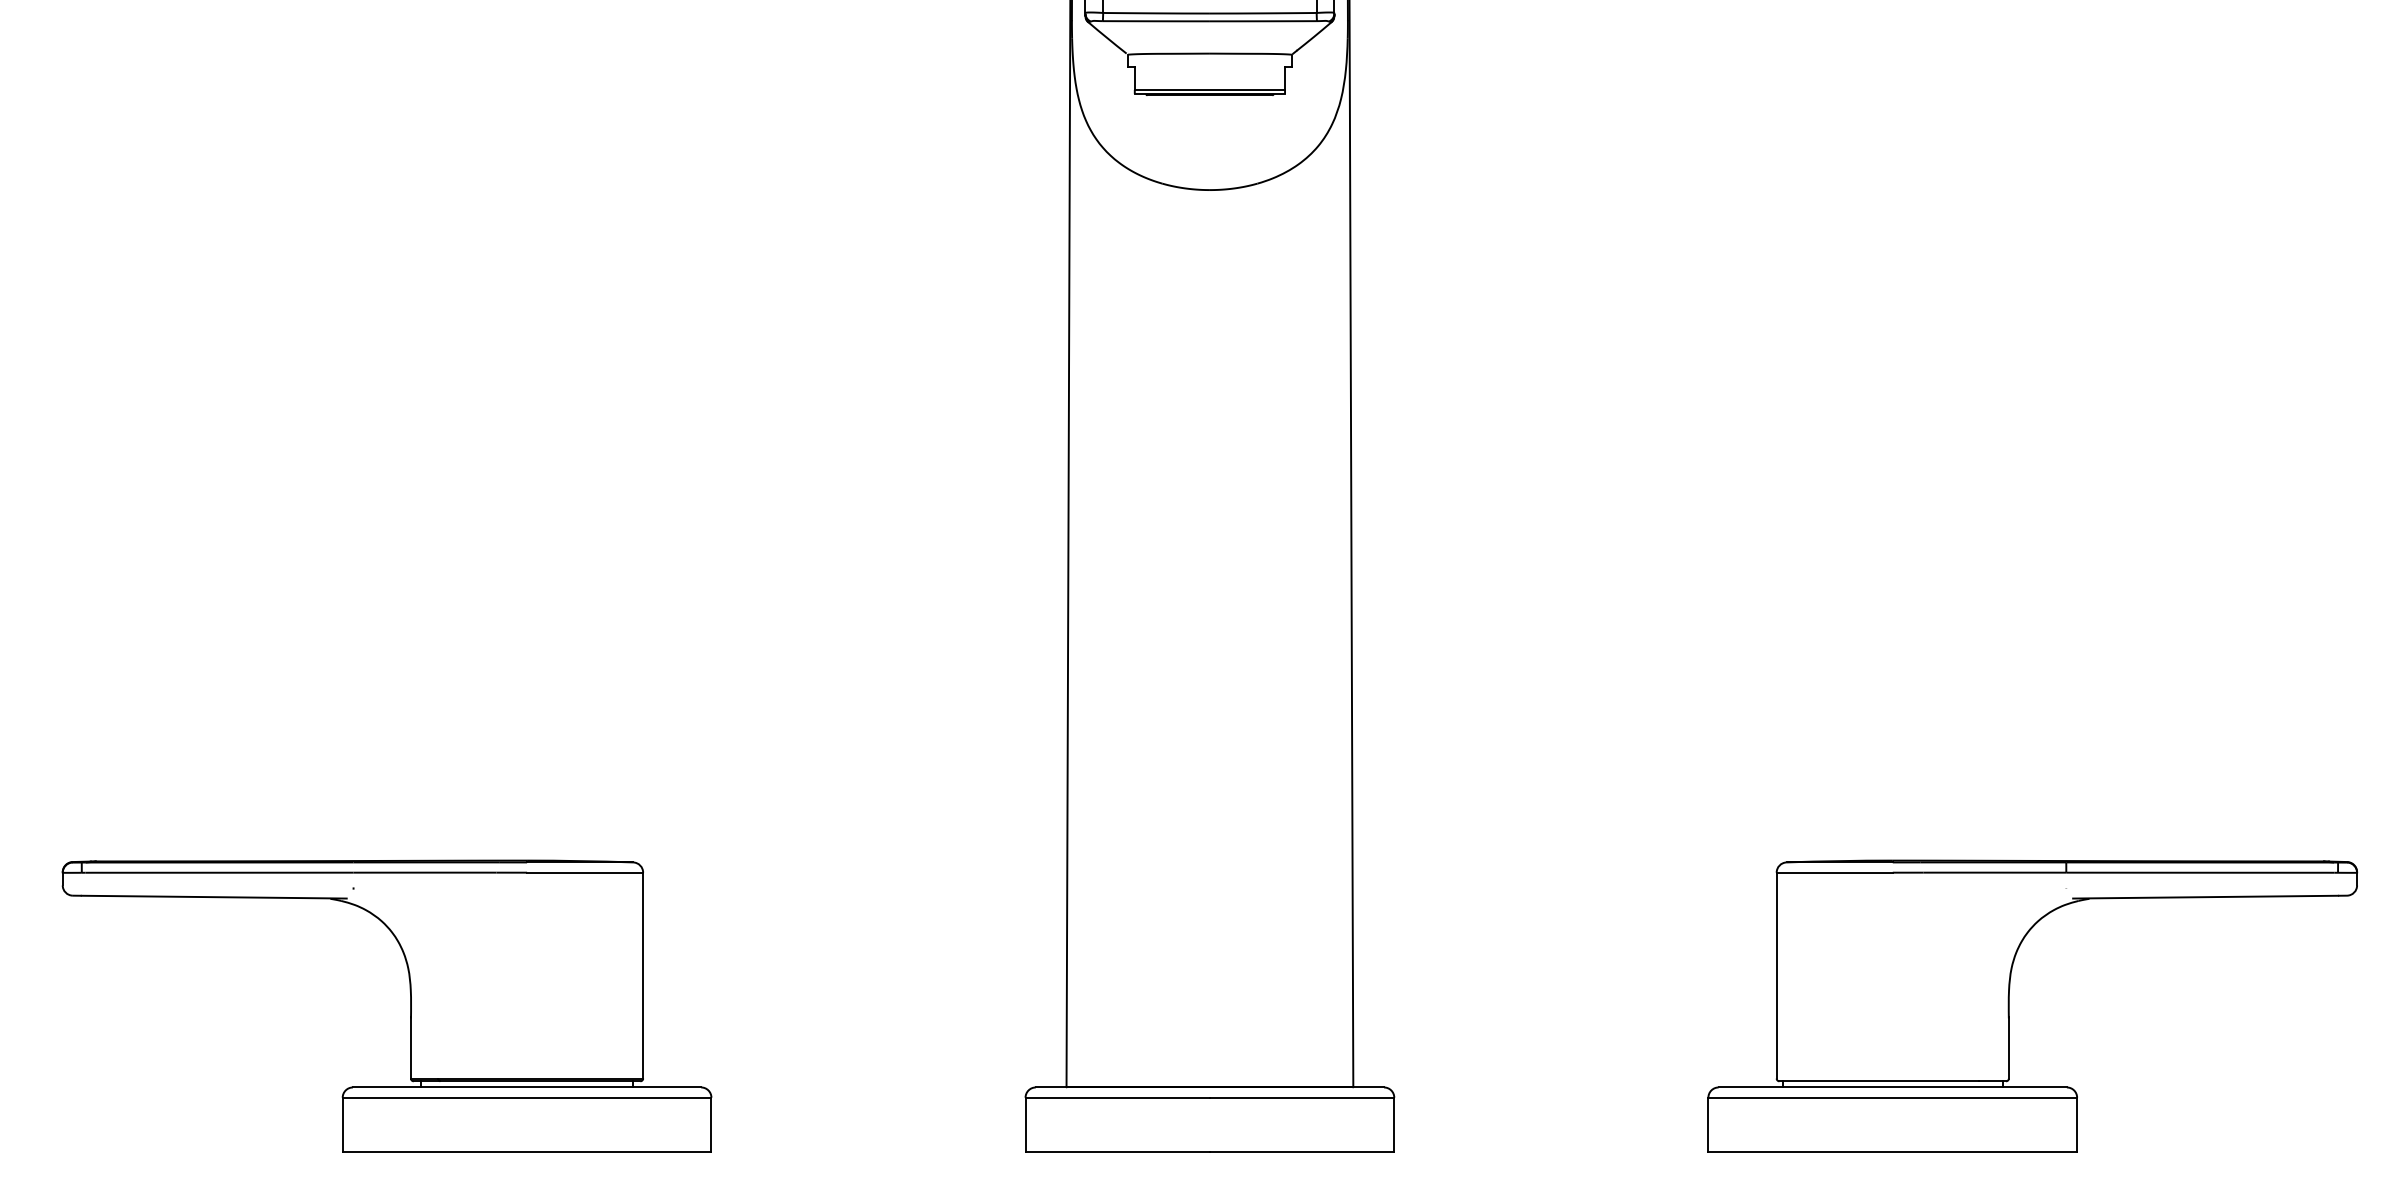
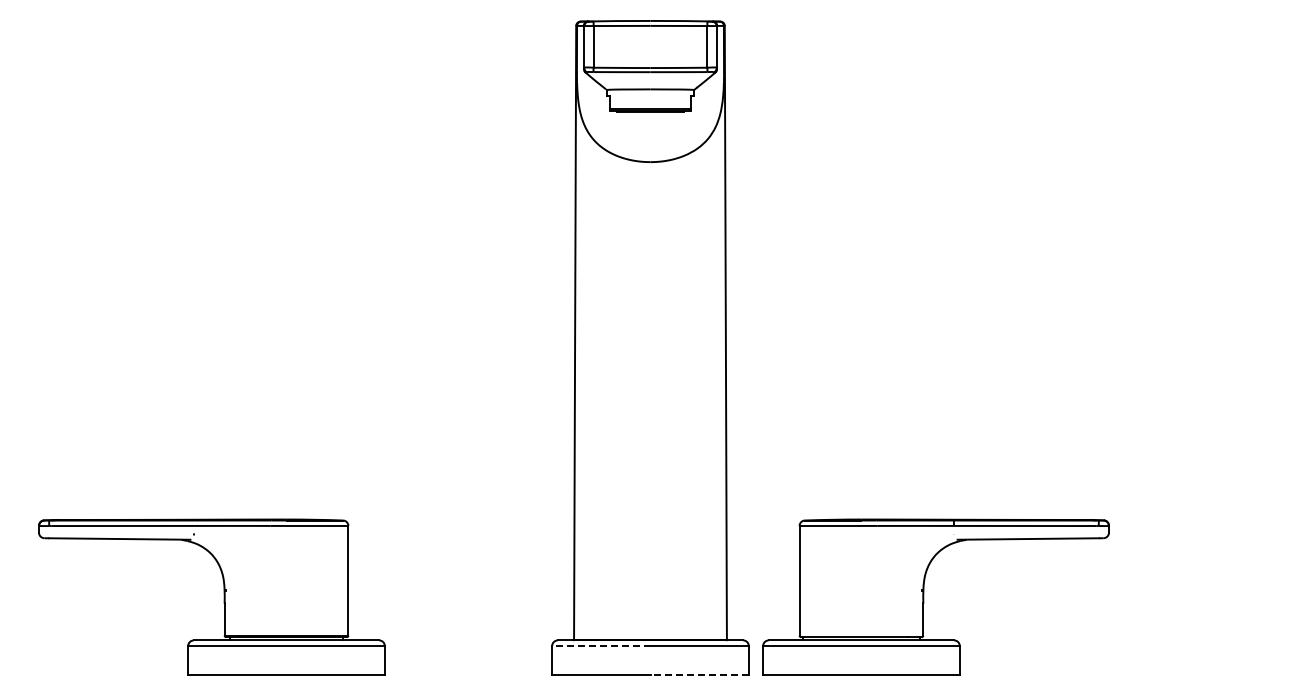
part: (2011, 1005) -> (924, 596), moved
line: (1116, 1096) -> (600, 645), solid -> dashed
line: (1301, 1153) -> (699, 675), solid -> dashed

